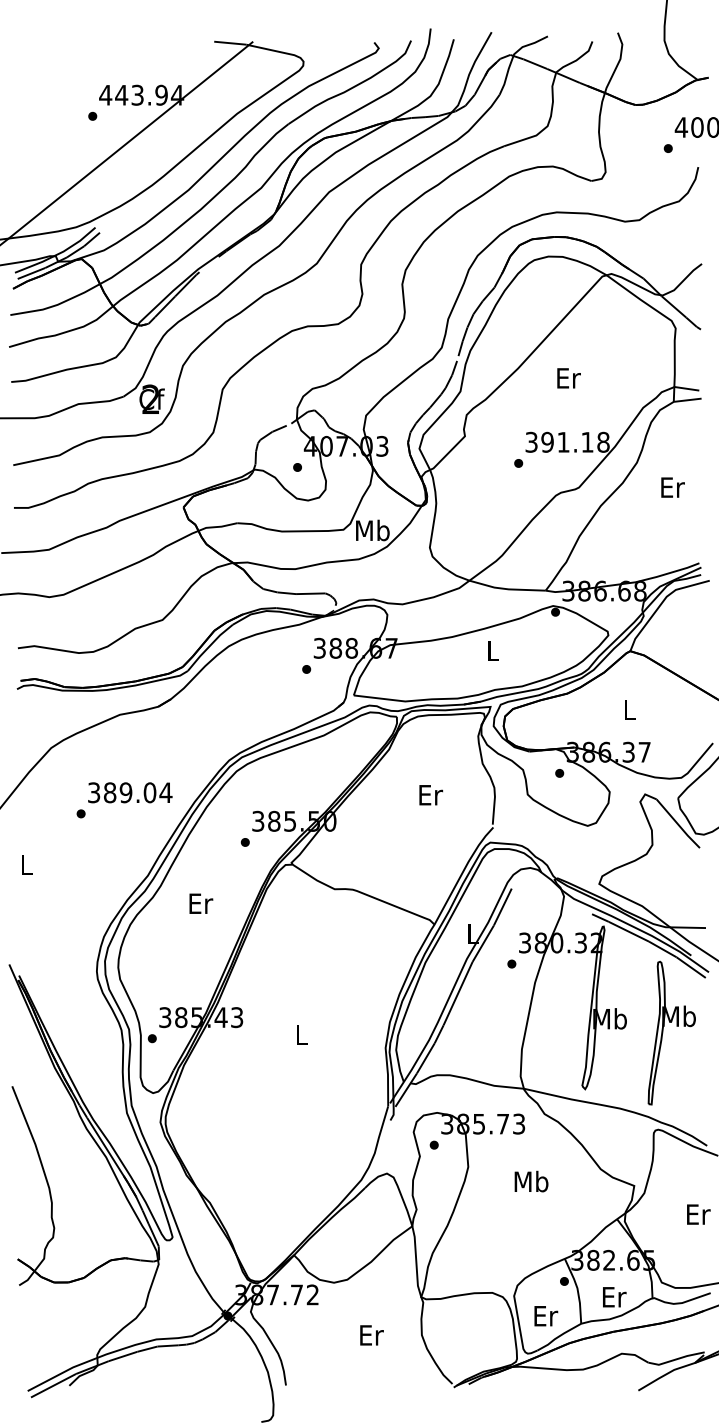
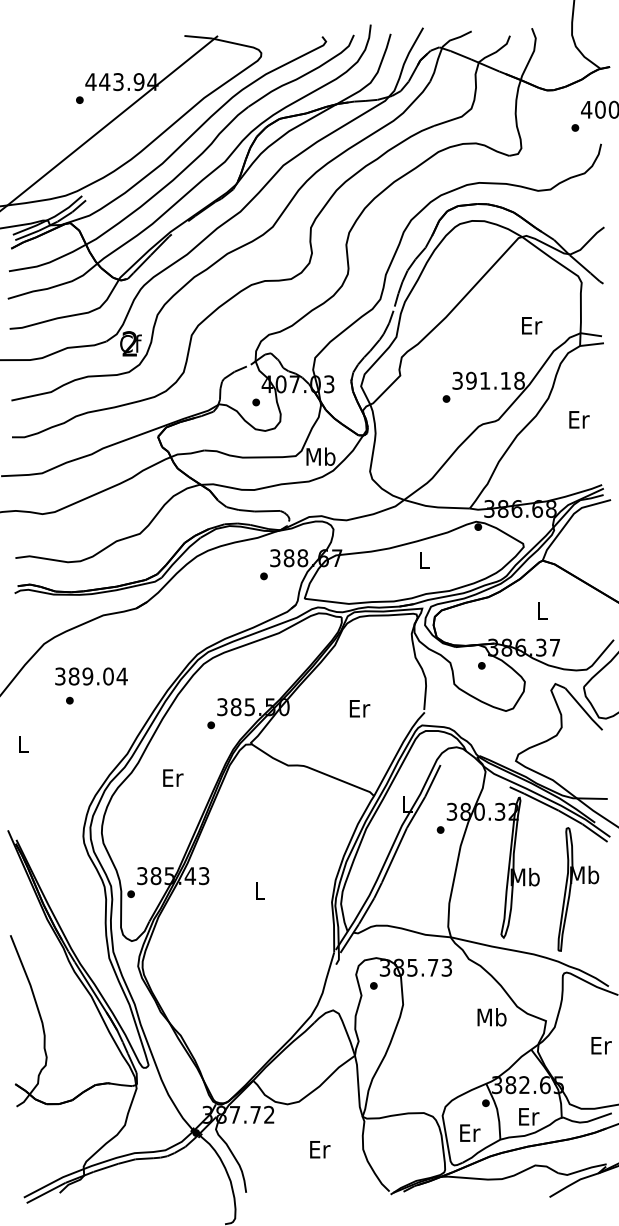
text: (568, 378) -> (531, 325), moved
text: (130, 792) -> (91, 676), moved
text: (431, 795) -> (360, 708), moved
text: (531, 1181) -> (492, 1017), moved

